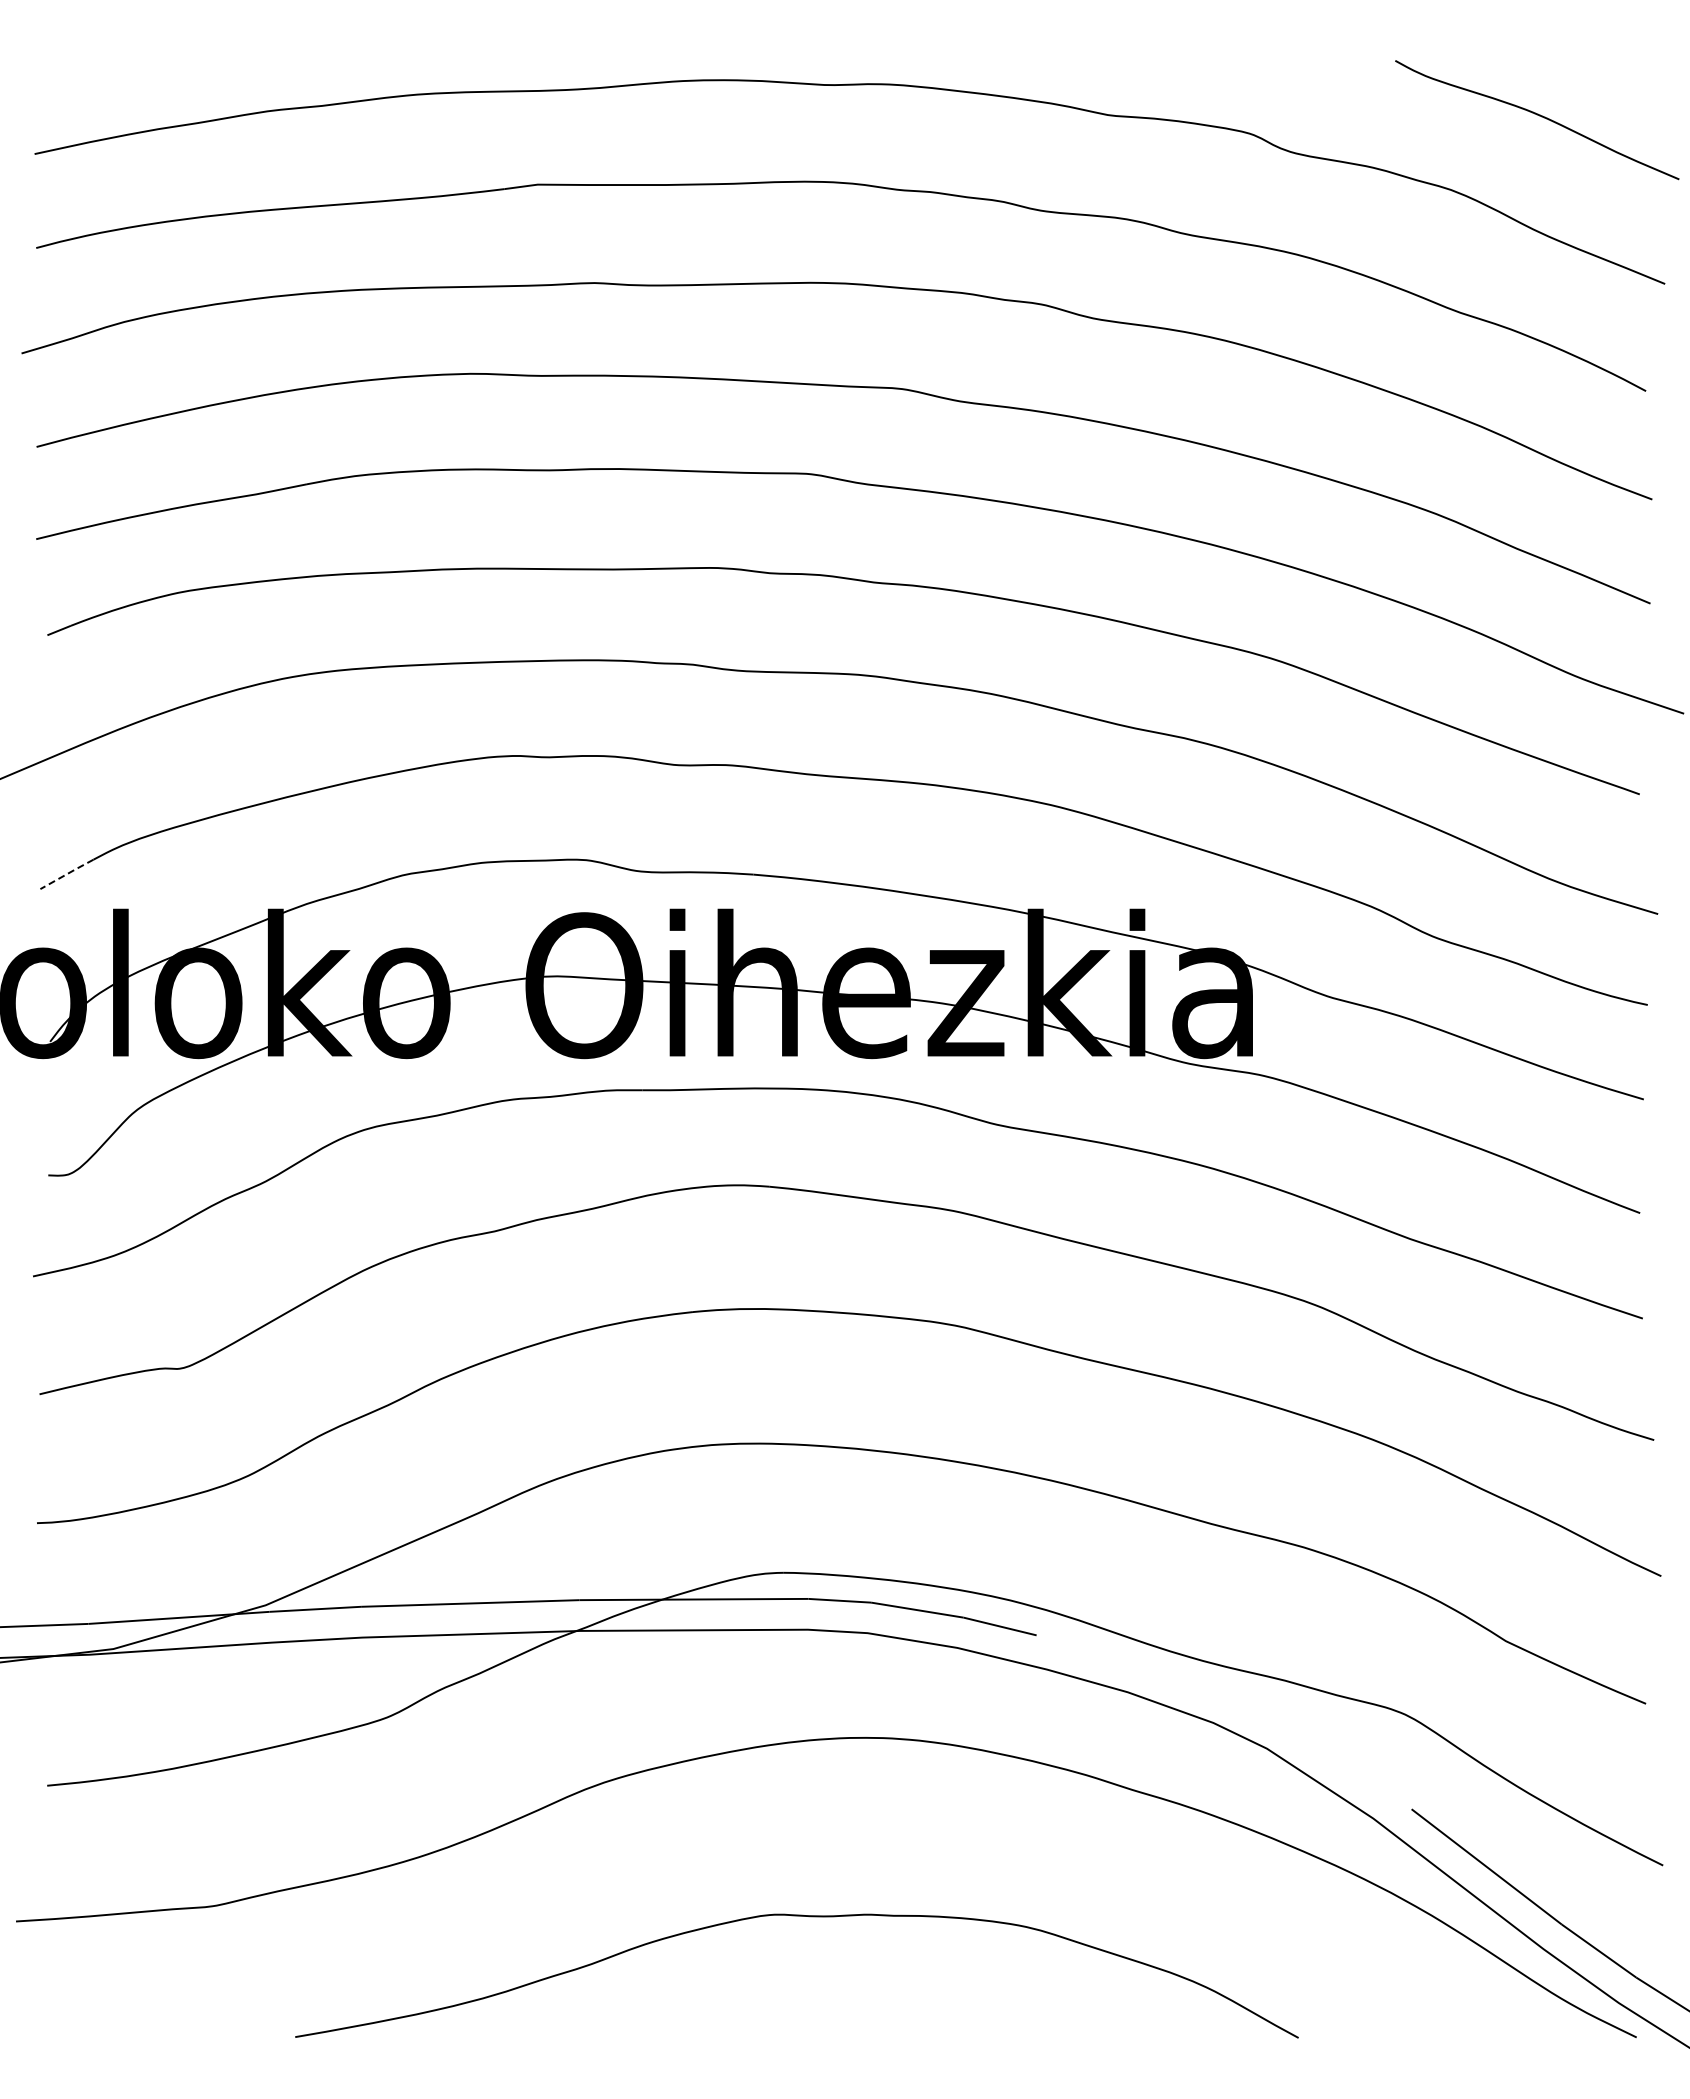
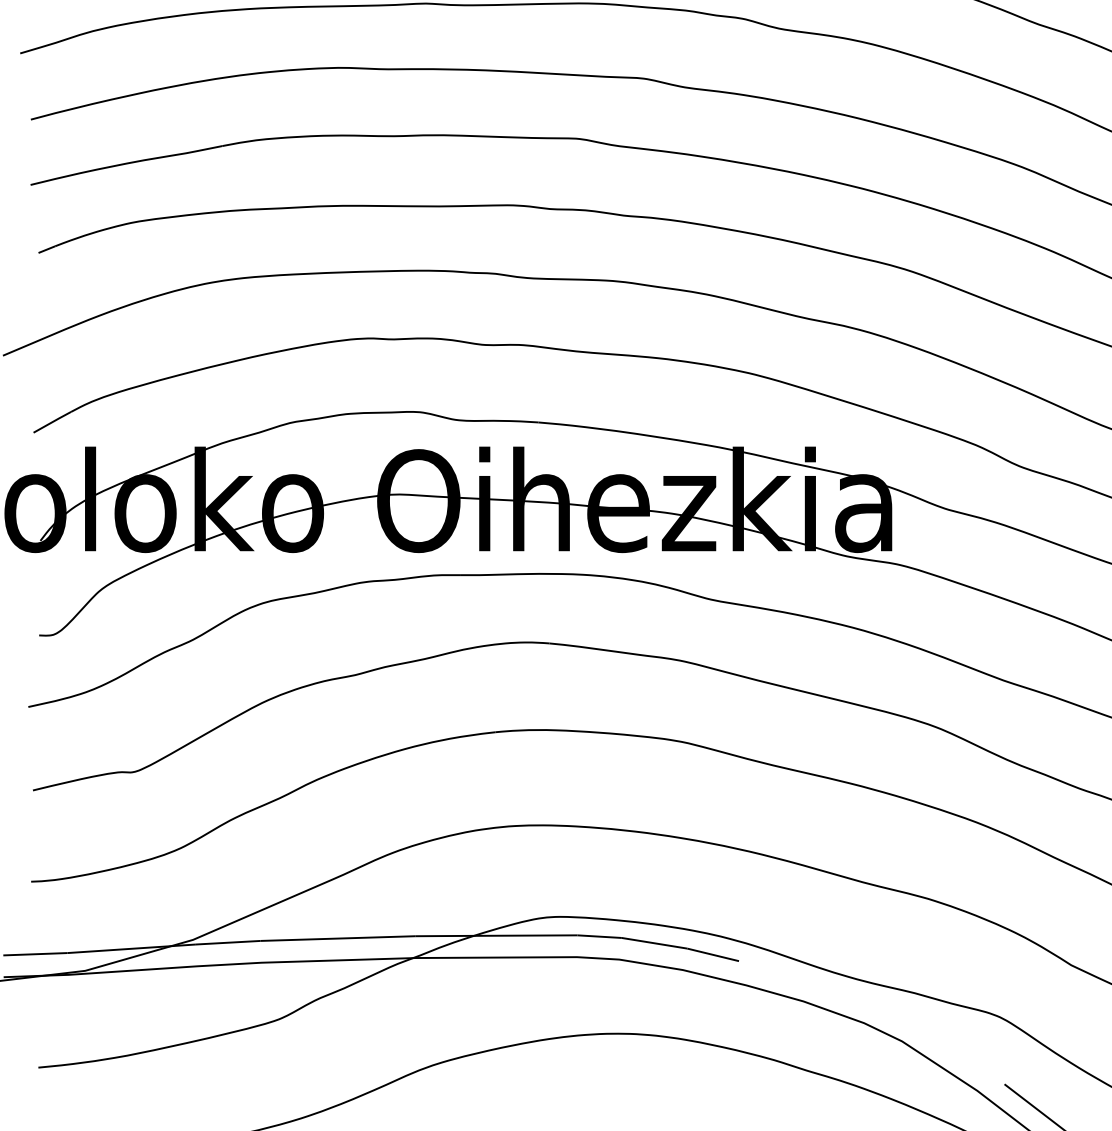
line: (67, 874) -> (52, 422), dashed -> solid

